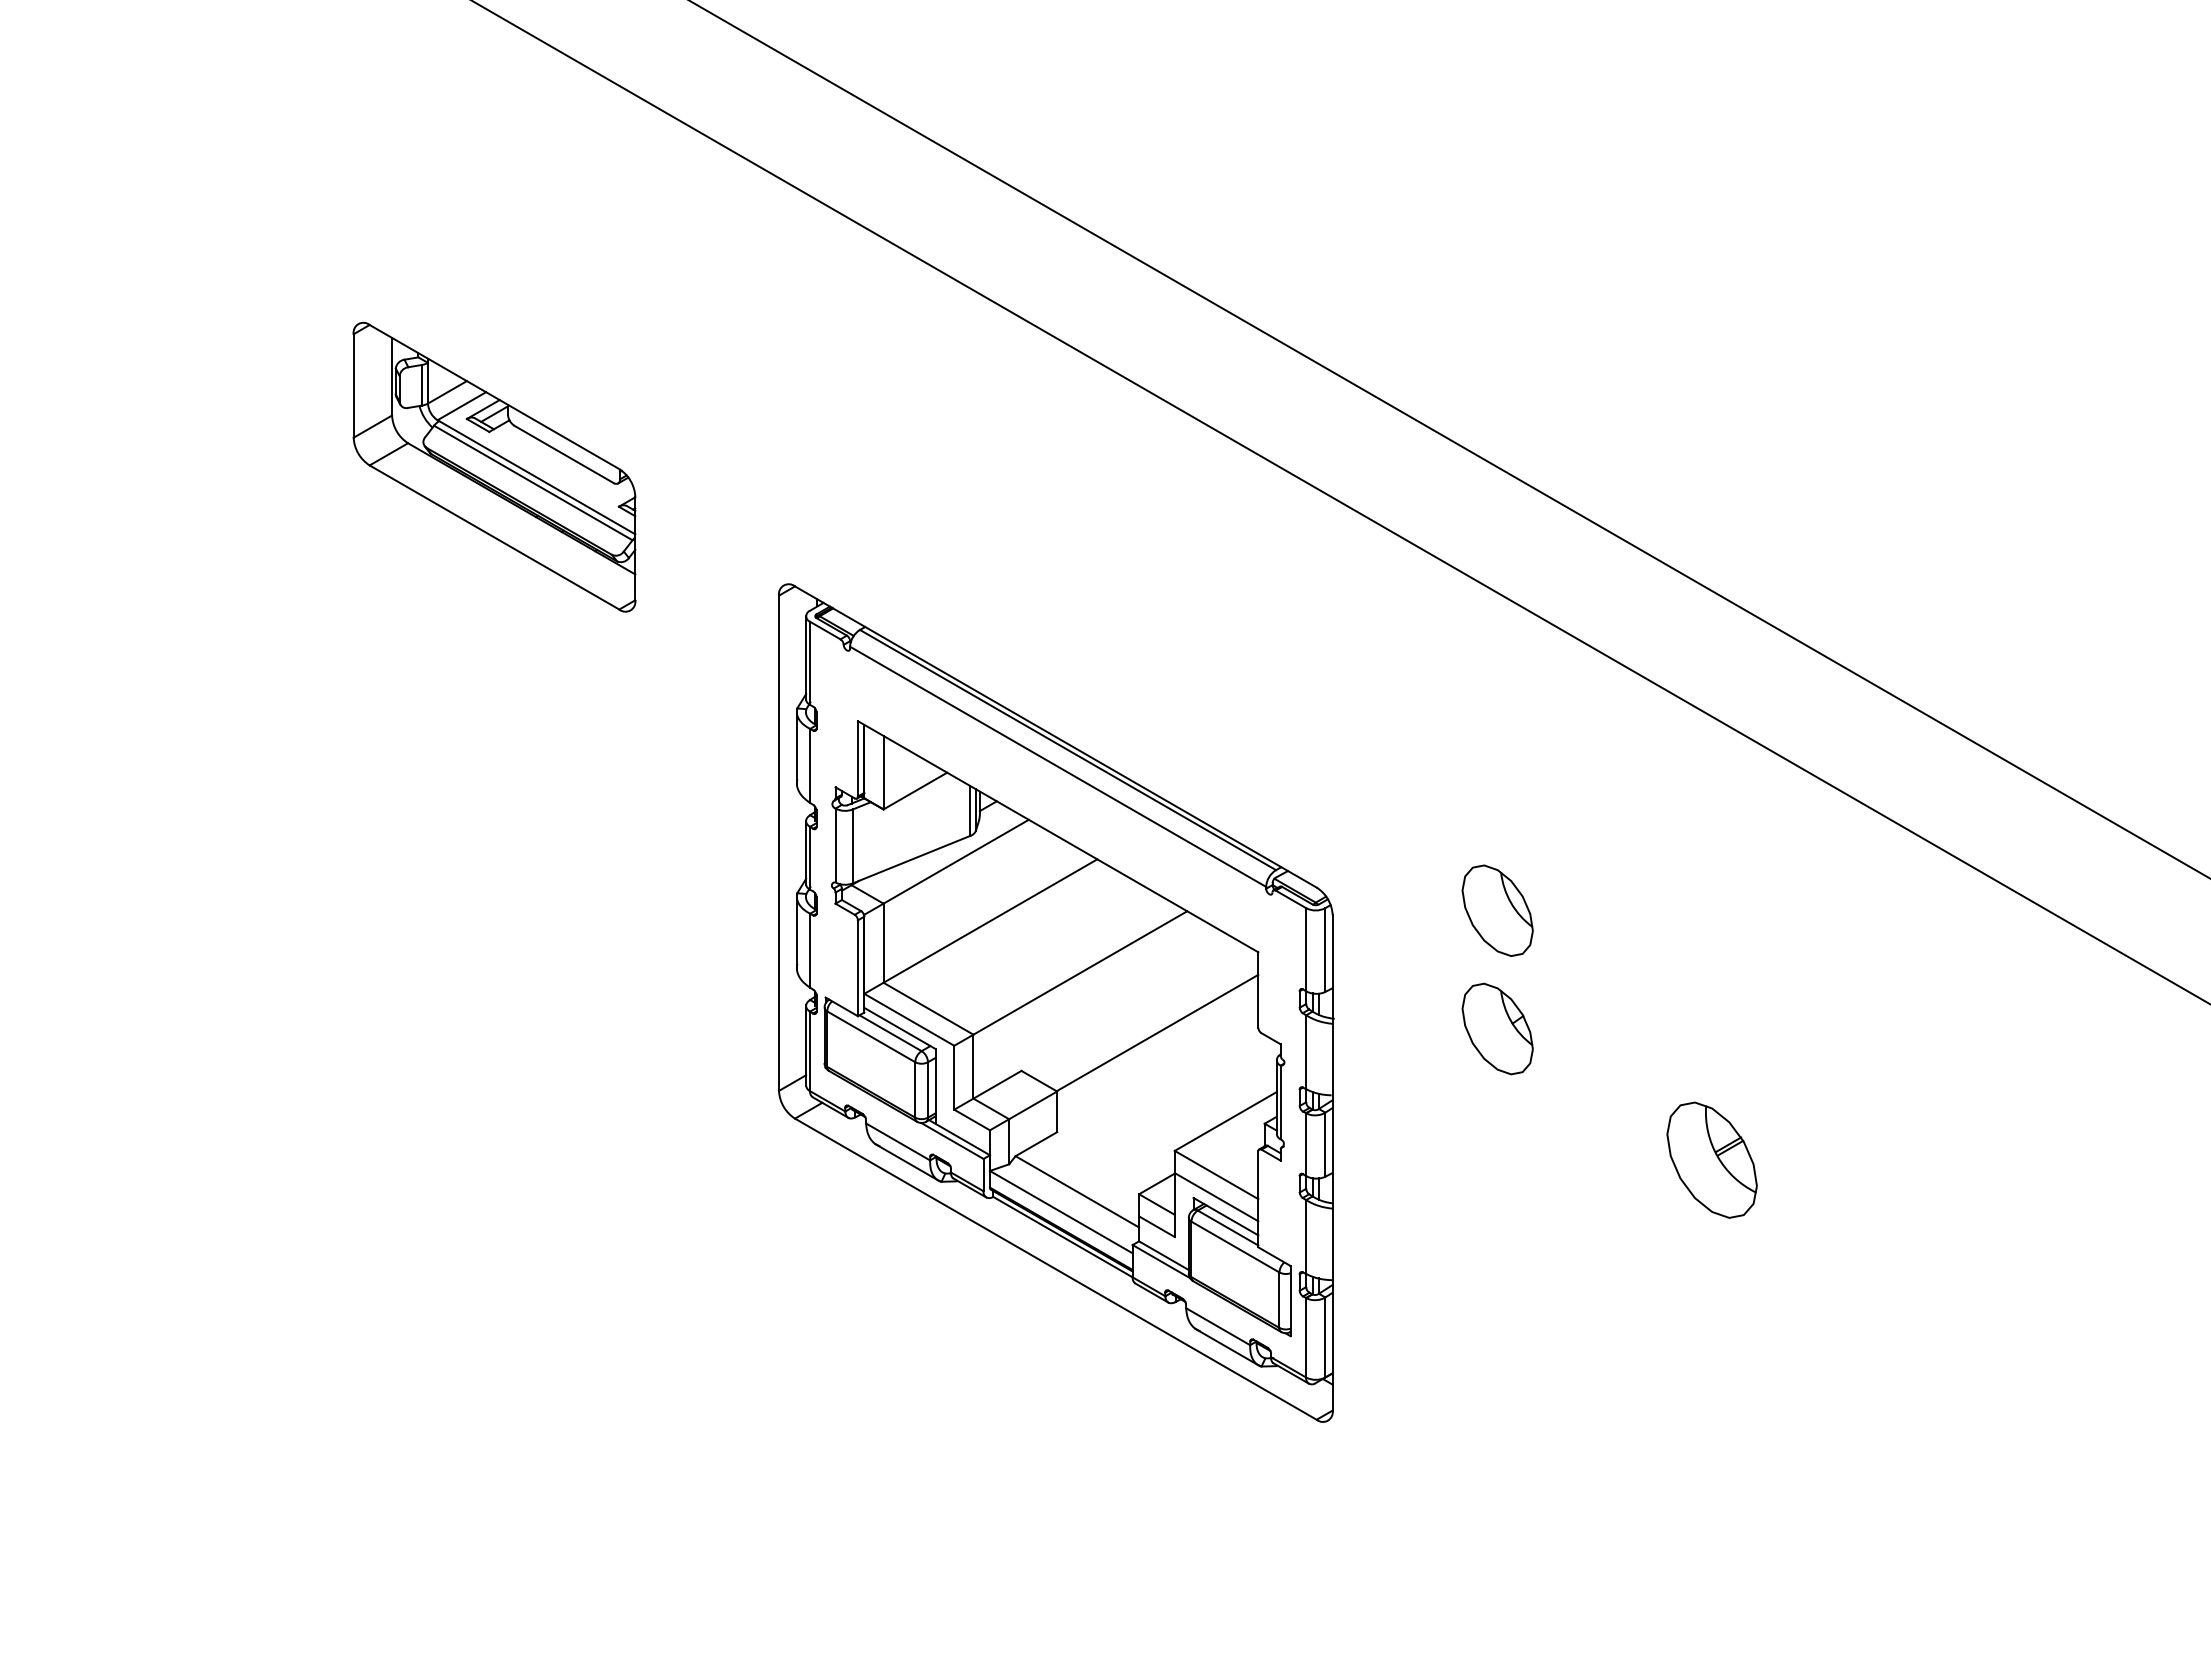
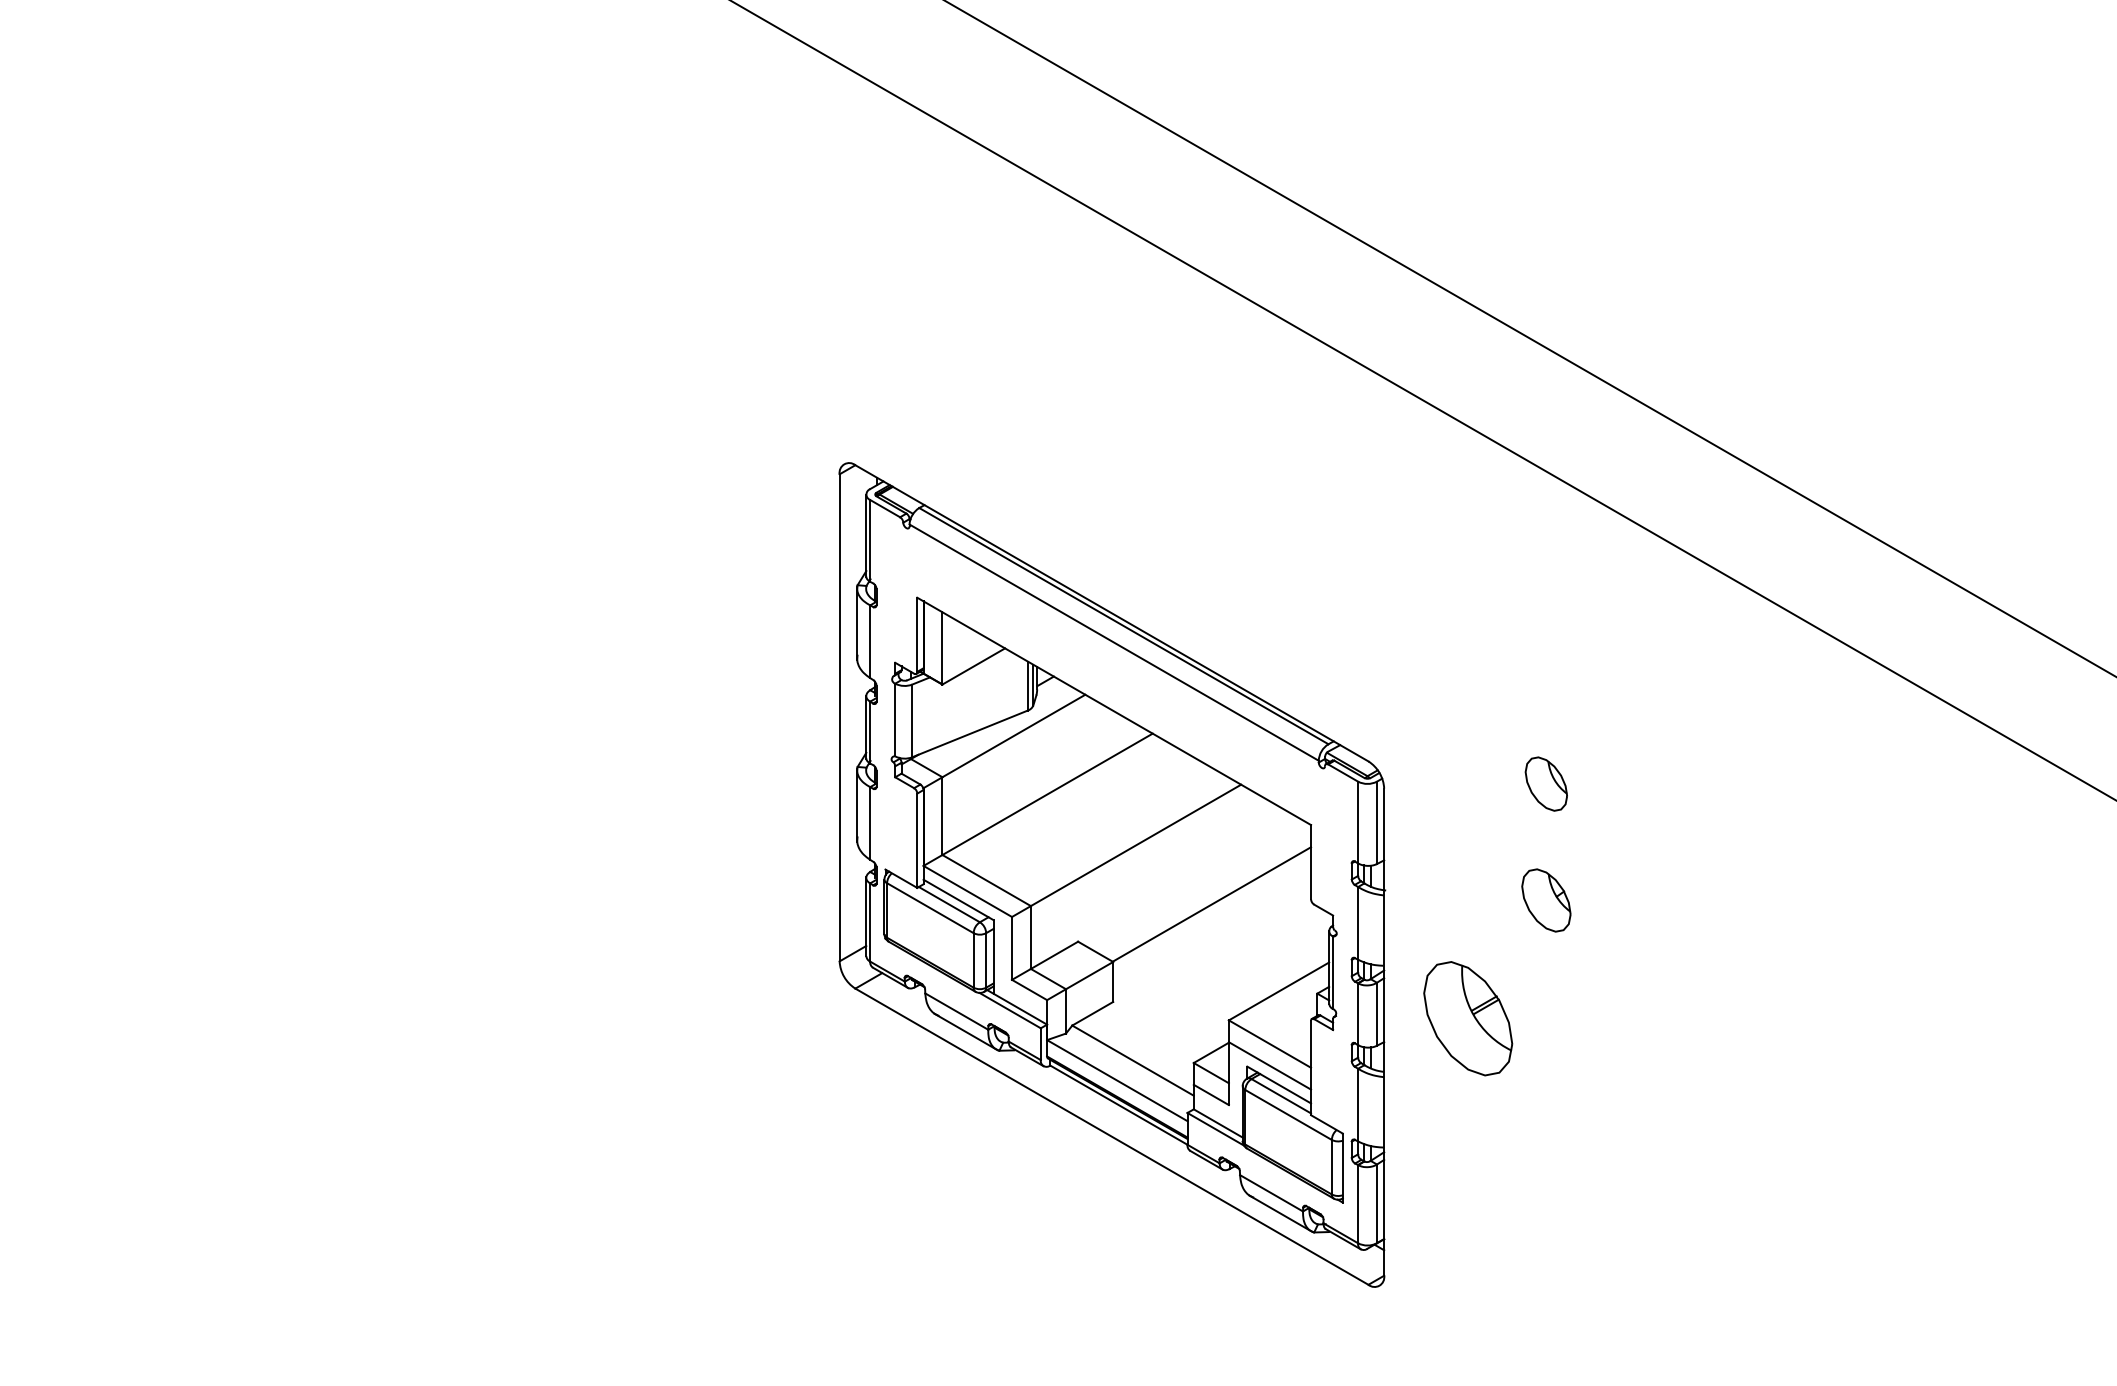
part: (494, 466) -> (559, 347), removed
part: (1497, 910) -> (1546, 783), size x0.6
part: (1497, 1028) -> (1546, 899), size x0.7
part: (1711, 1159) -> (1467, 1018), moved

